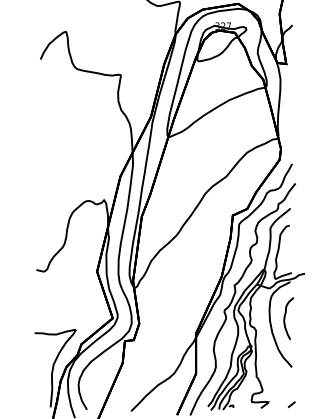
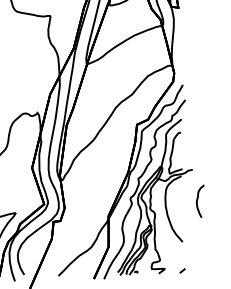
curve: (285, 318) -> (197, 201), moved

